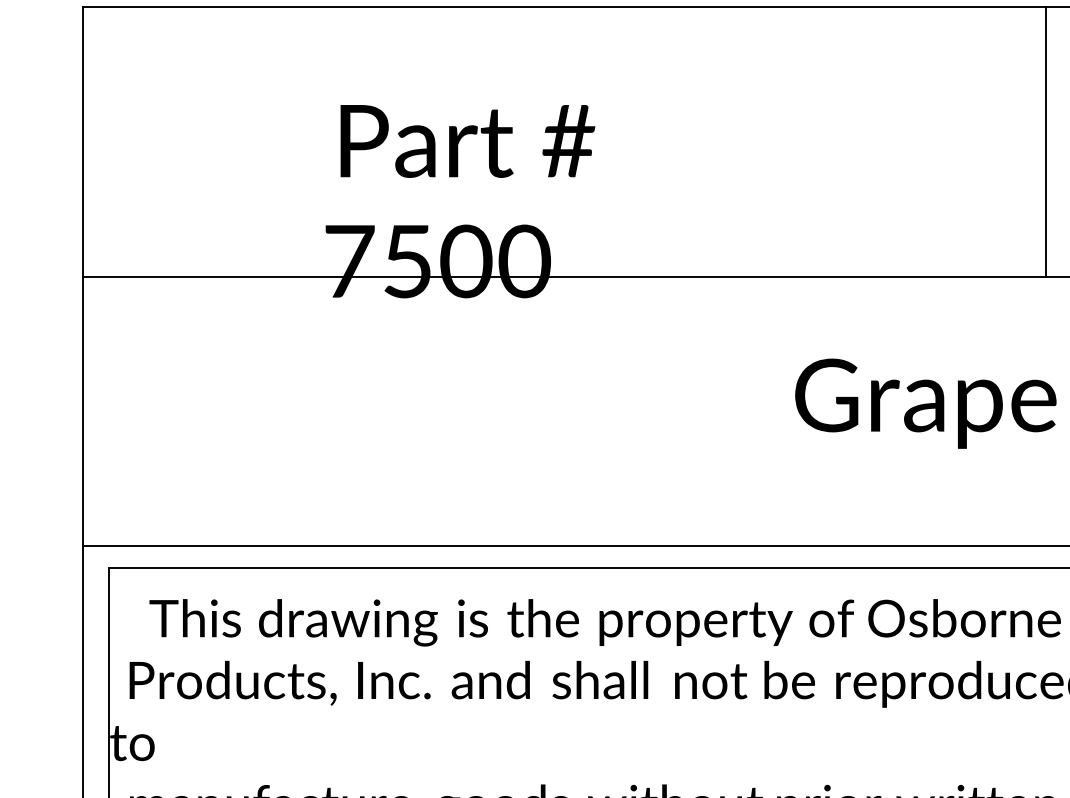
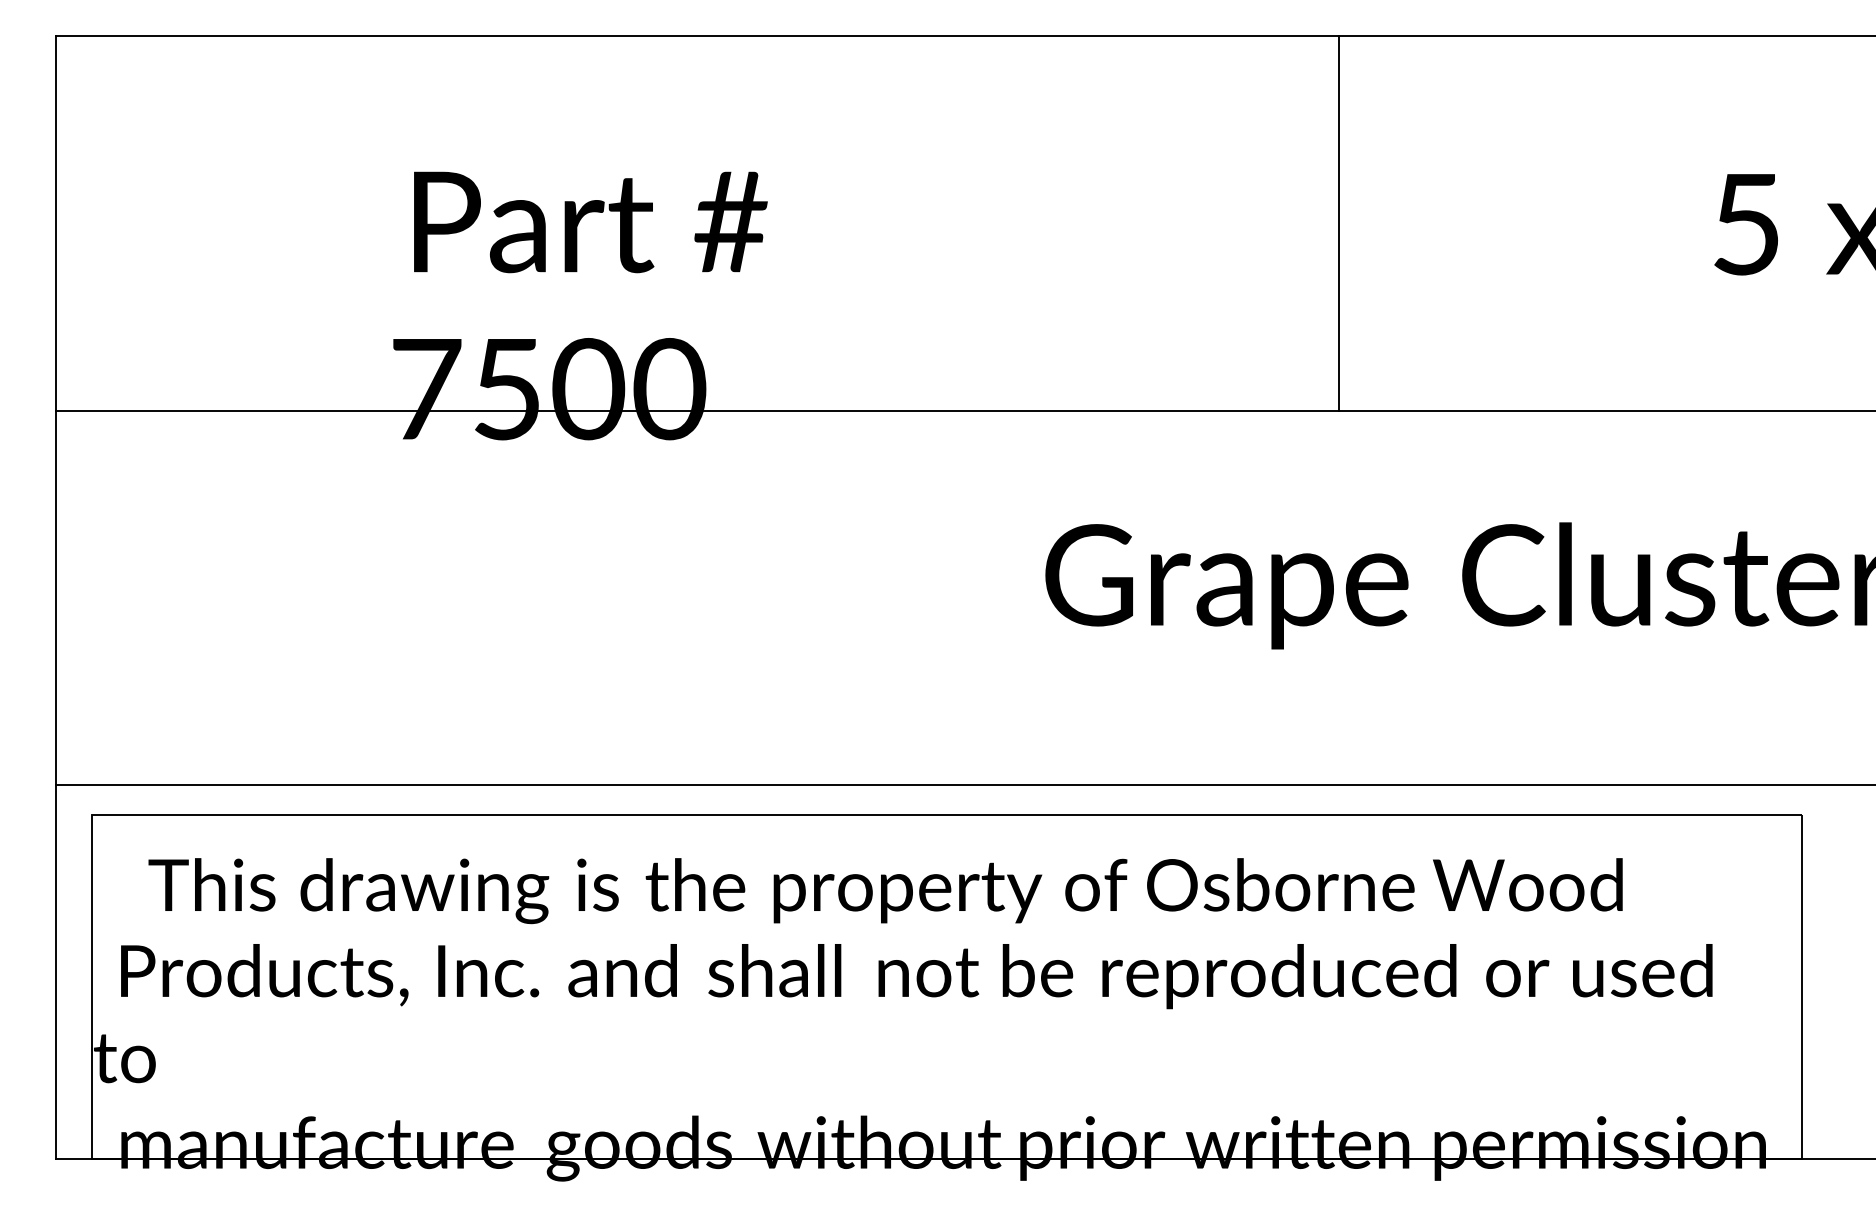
line: (1045, 142) -> (1338, 223), moved

